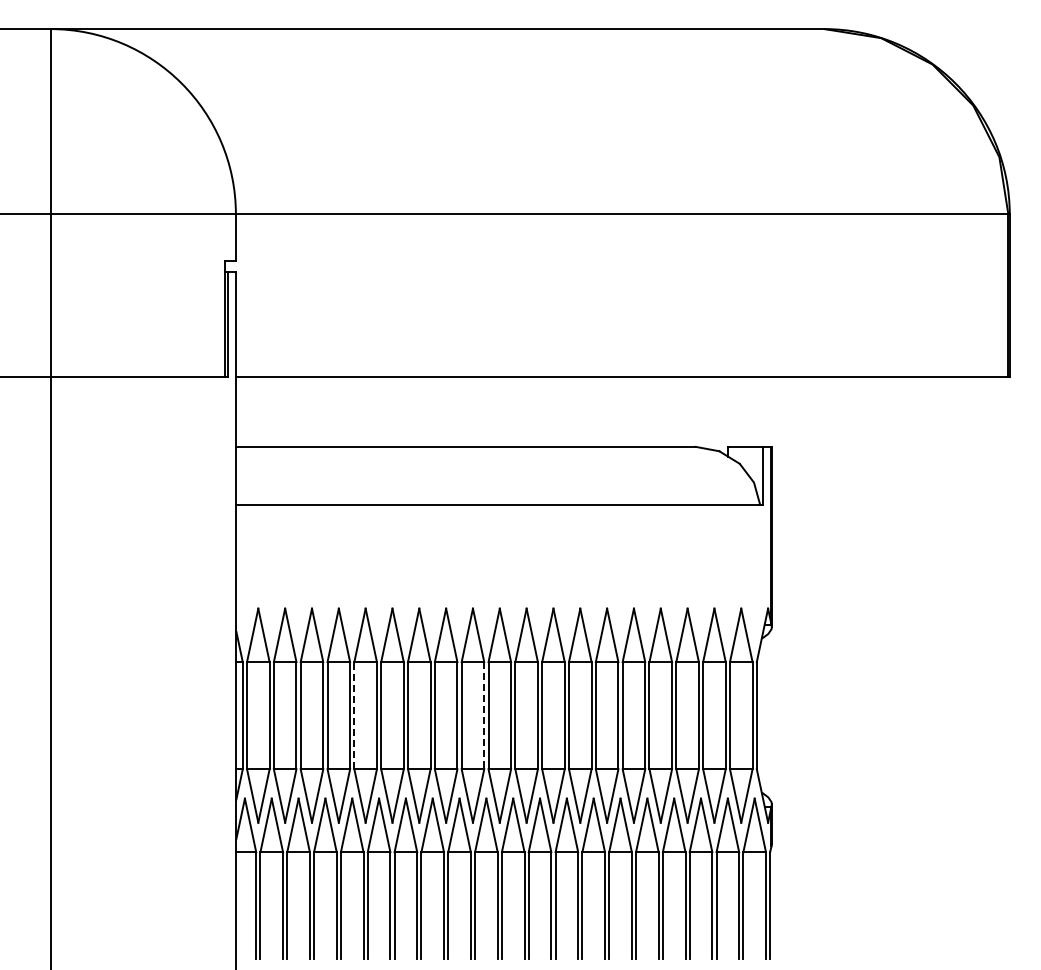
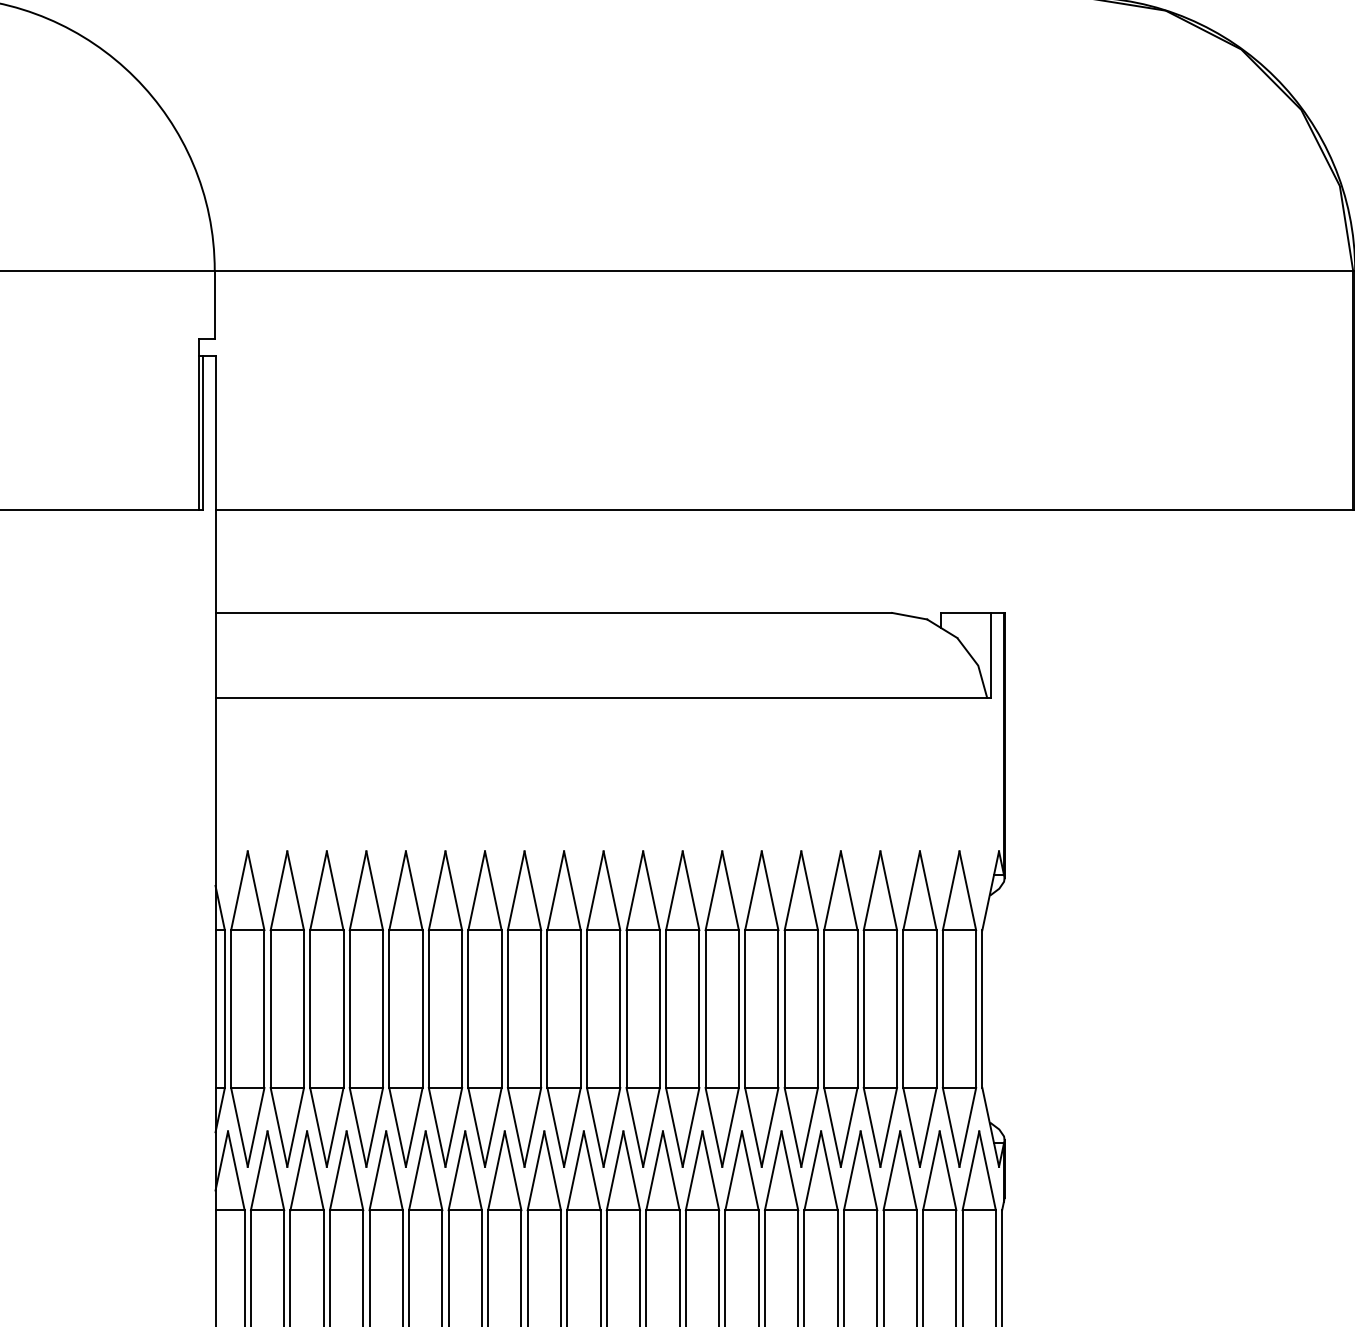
line: (354, 715) -> (389, 1008), dashed -> solid
line: (484, 715) -> (581, 1008), dashed -> solid

